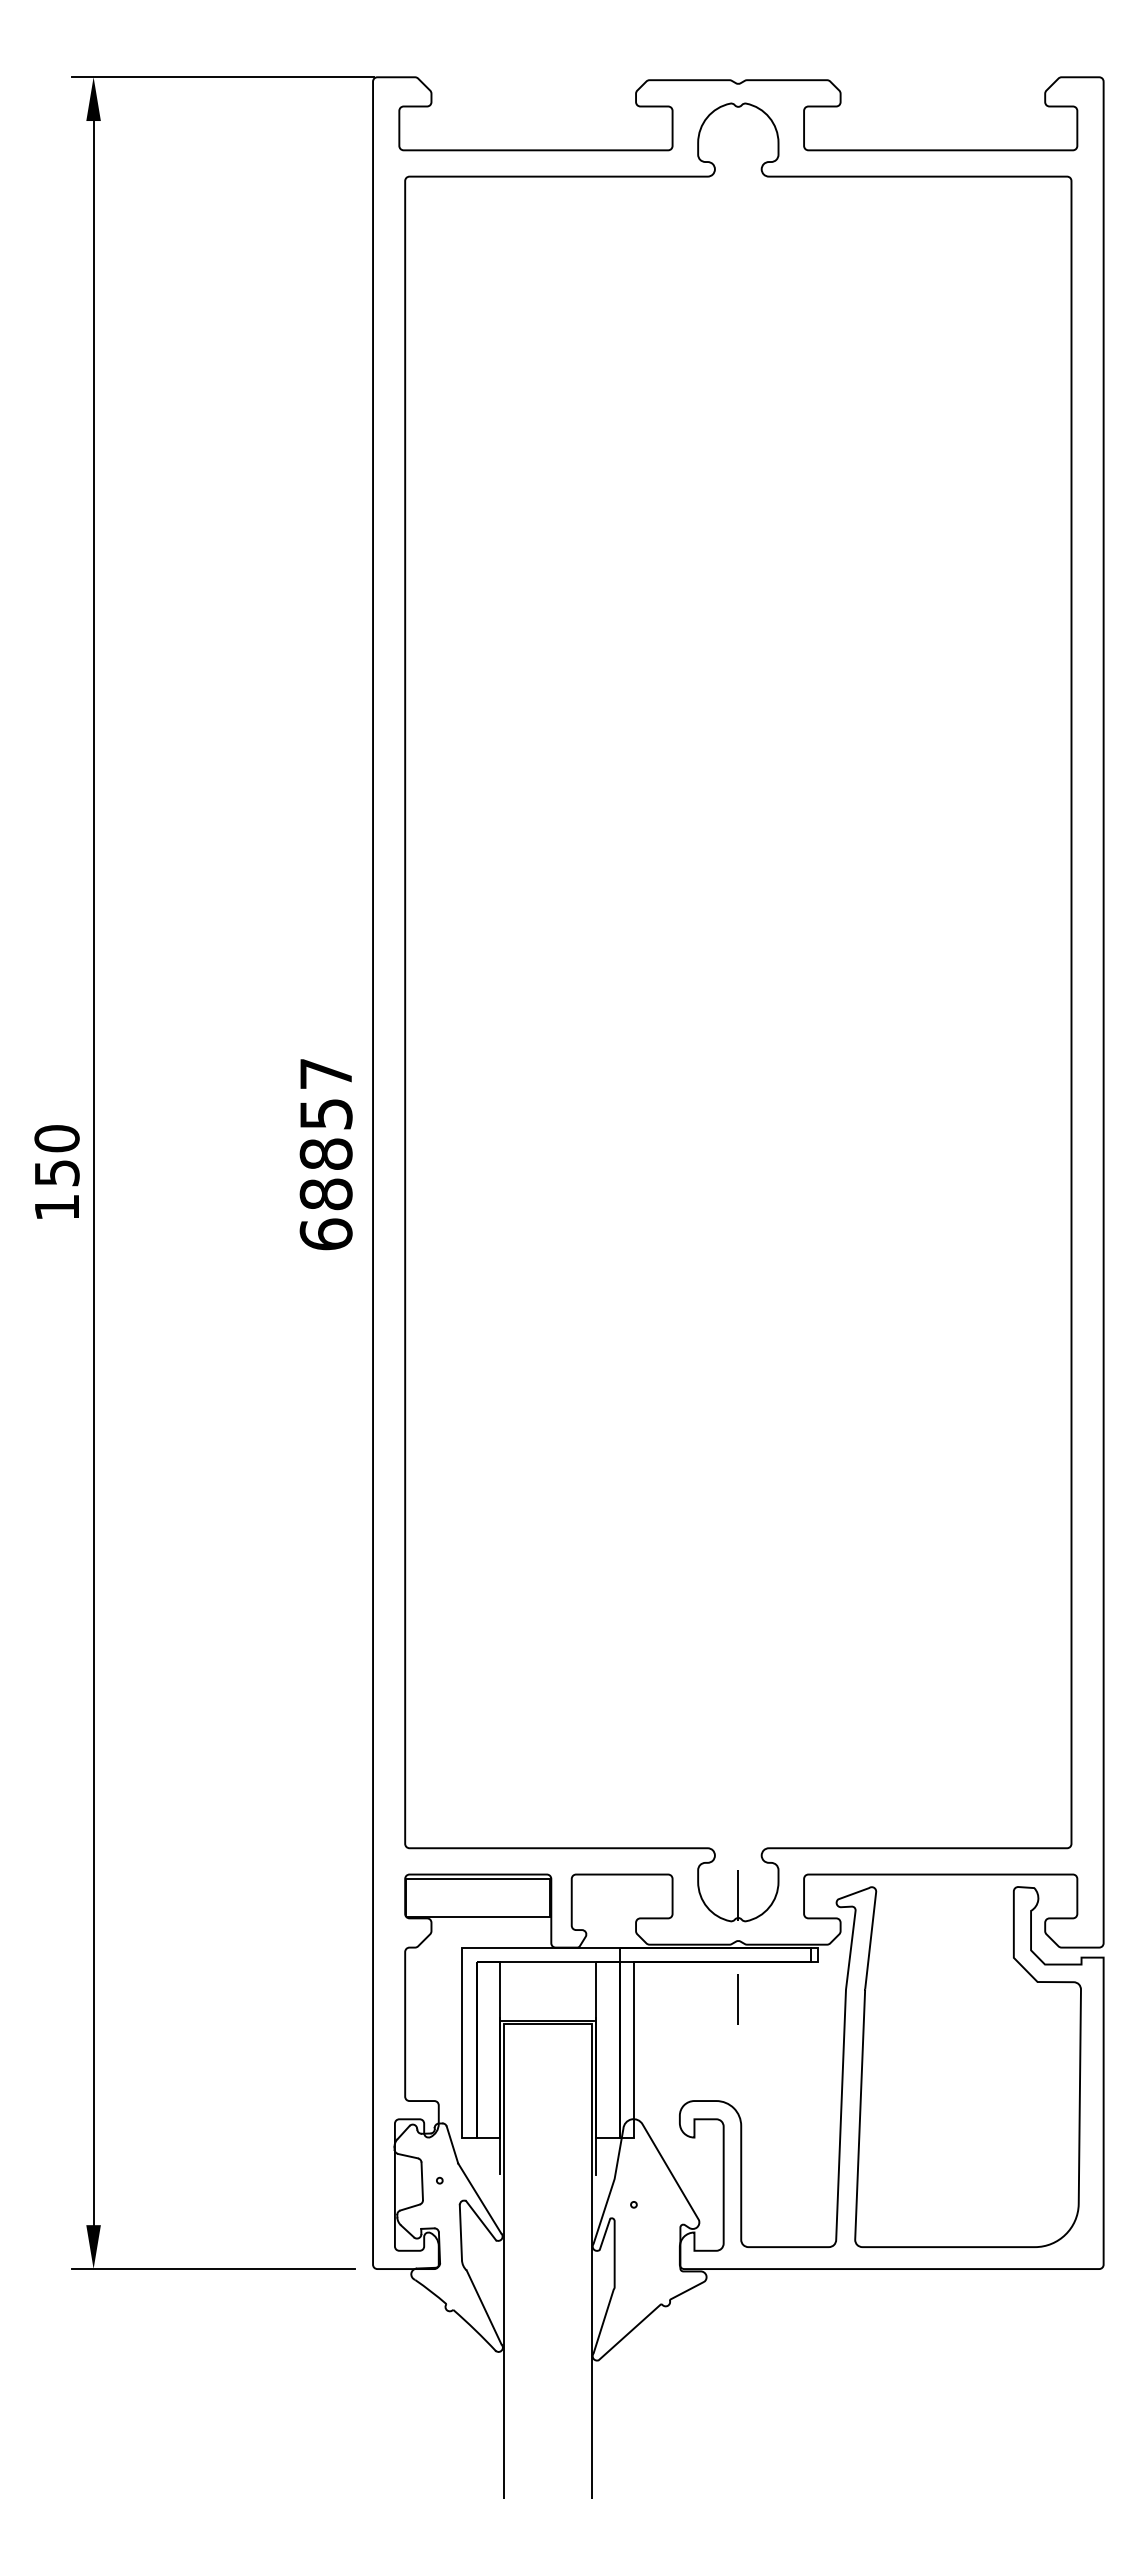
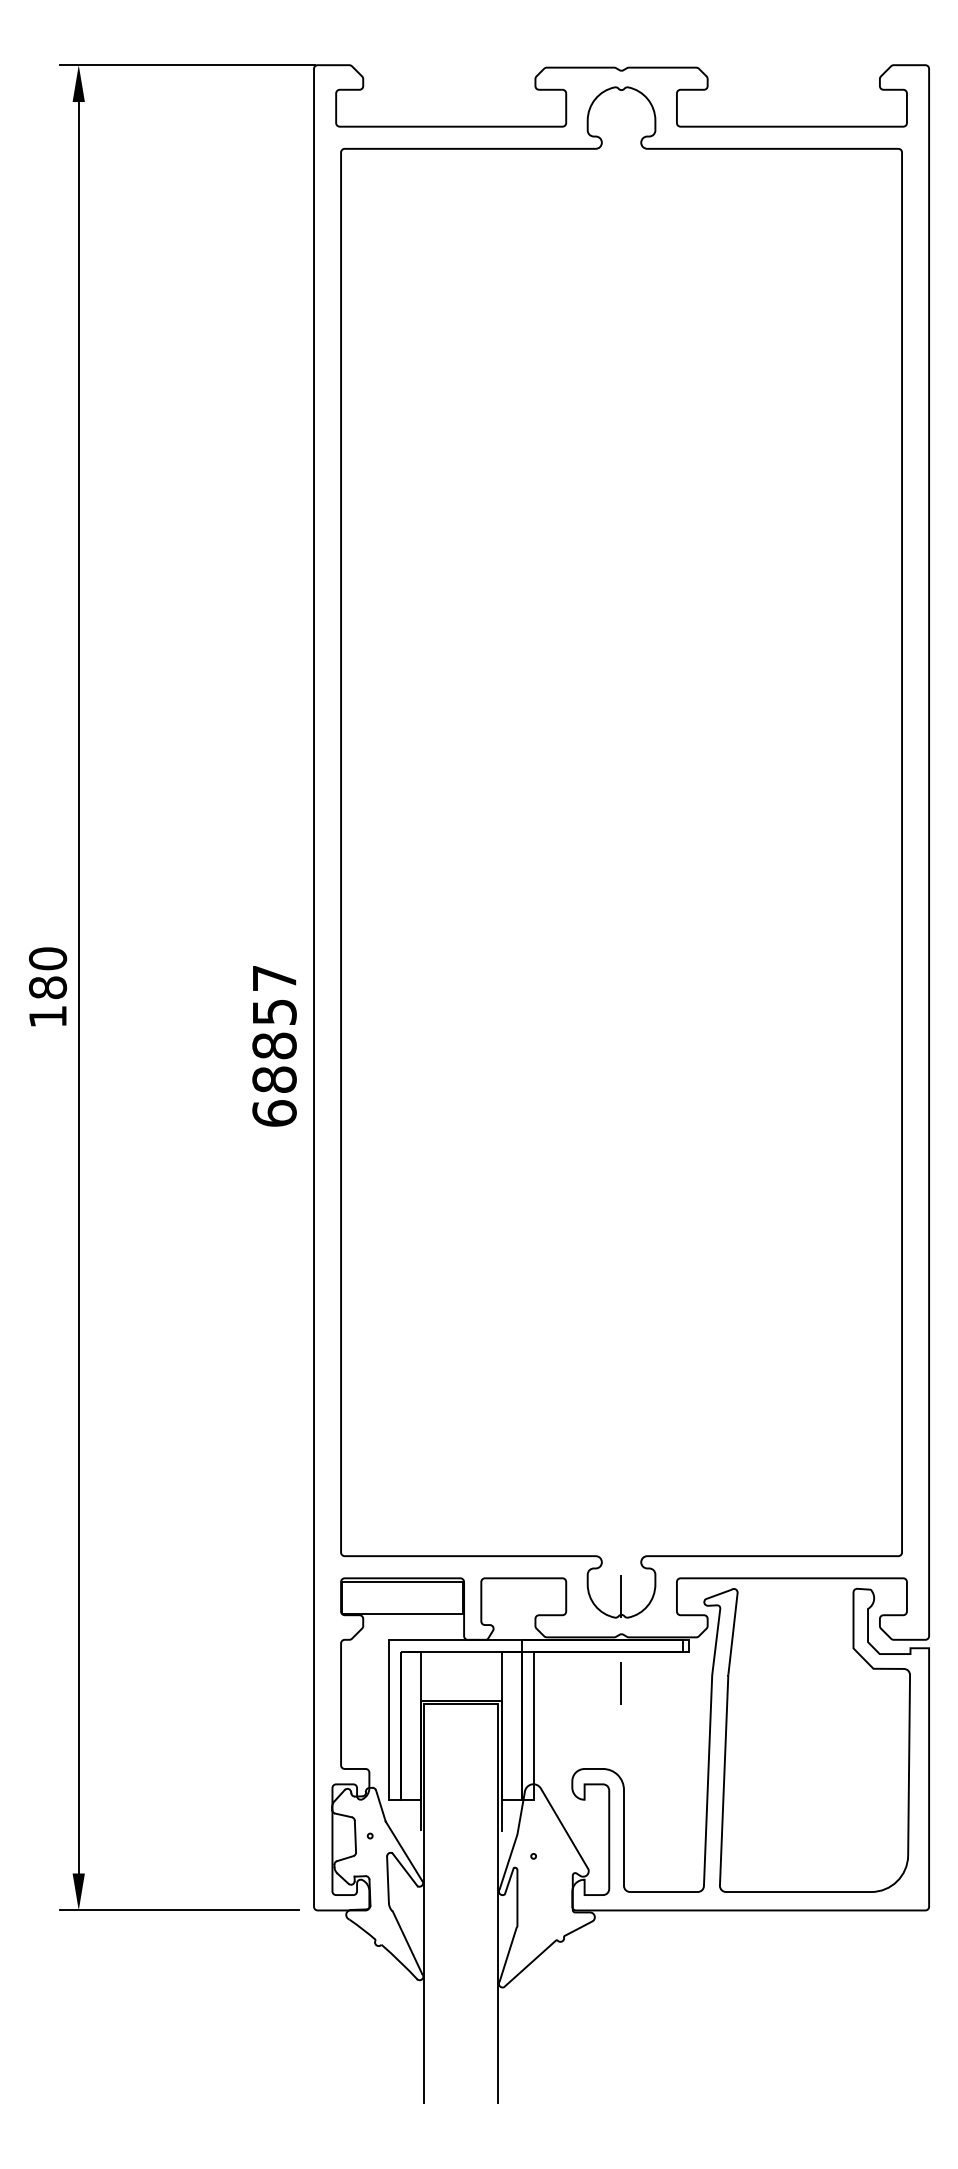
text: (325, 1154) -> (273, 1046), moved
text: (56, 1172) -> (47, 987), 150 -> 180

